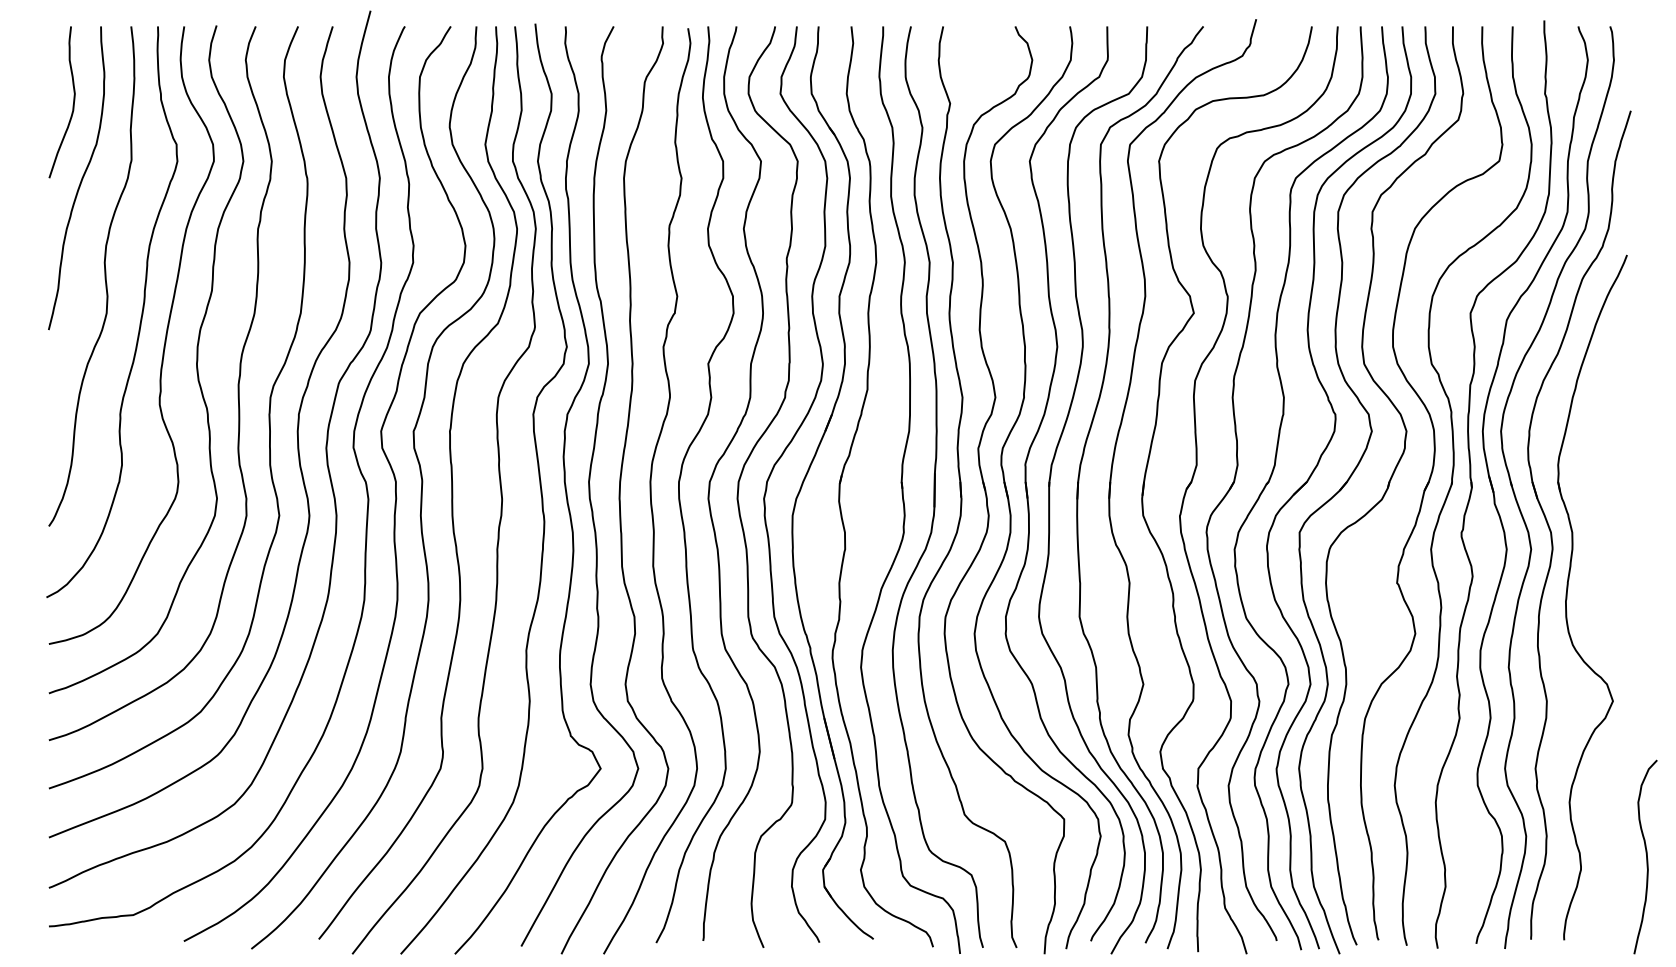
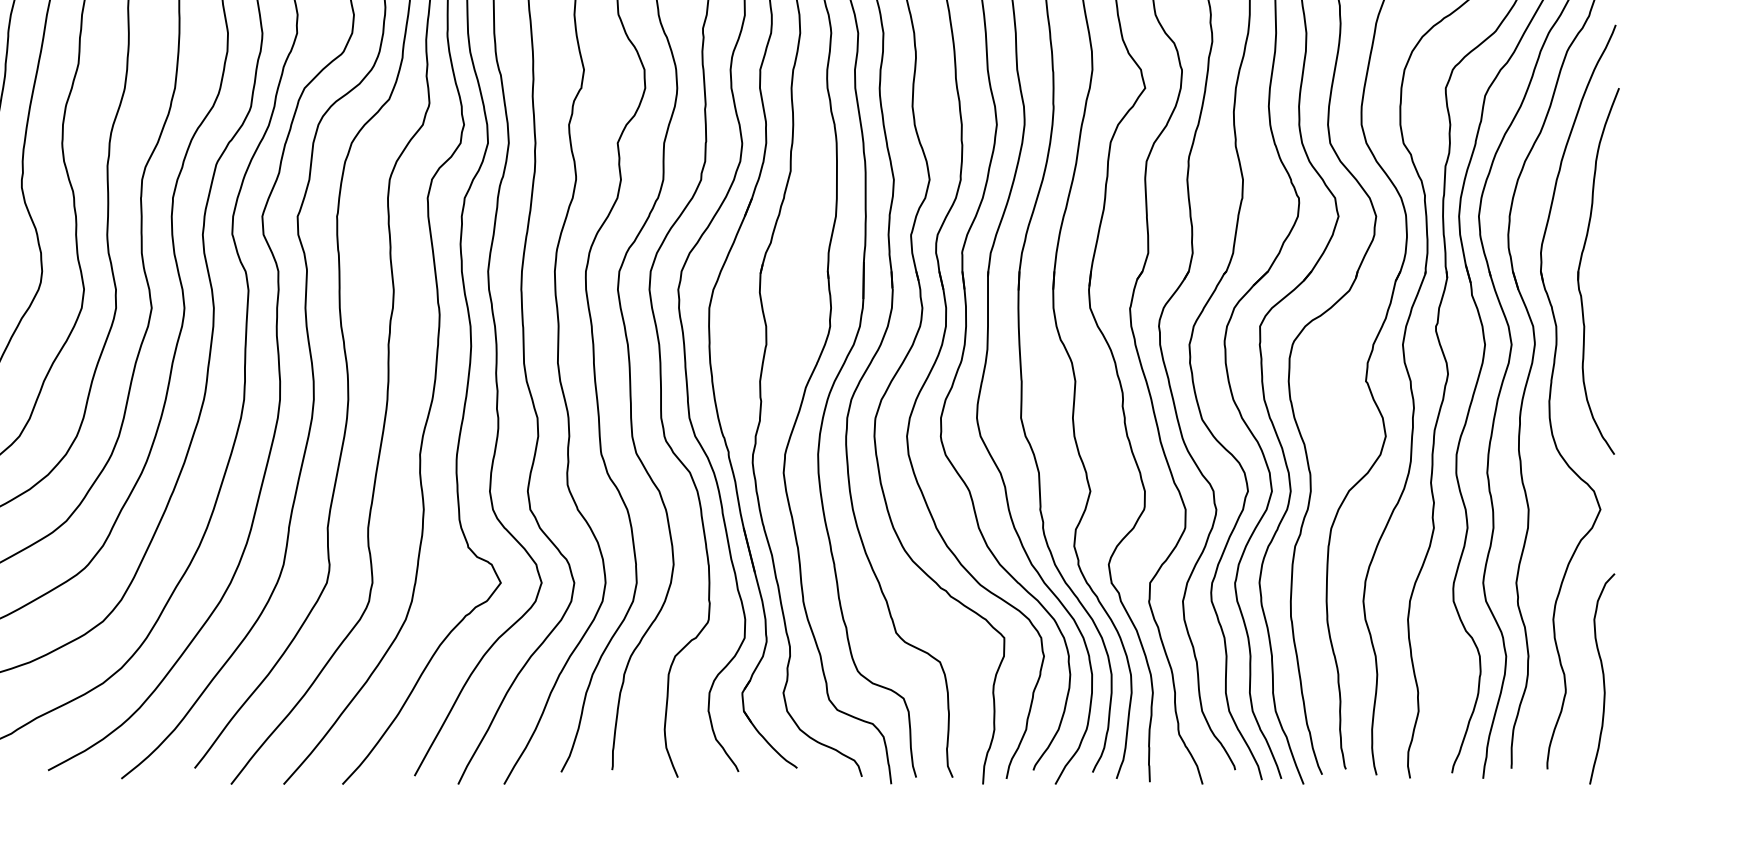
part: (1594, 478) -> (1580, 267), added
curve: (1646, 856) -> (1603, 678), moved

